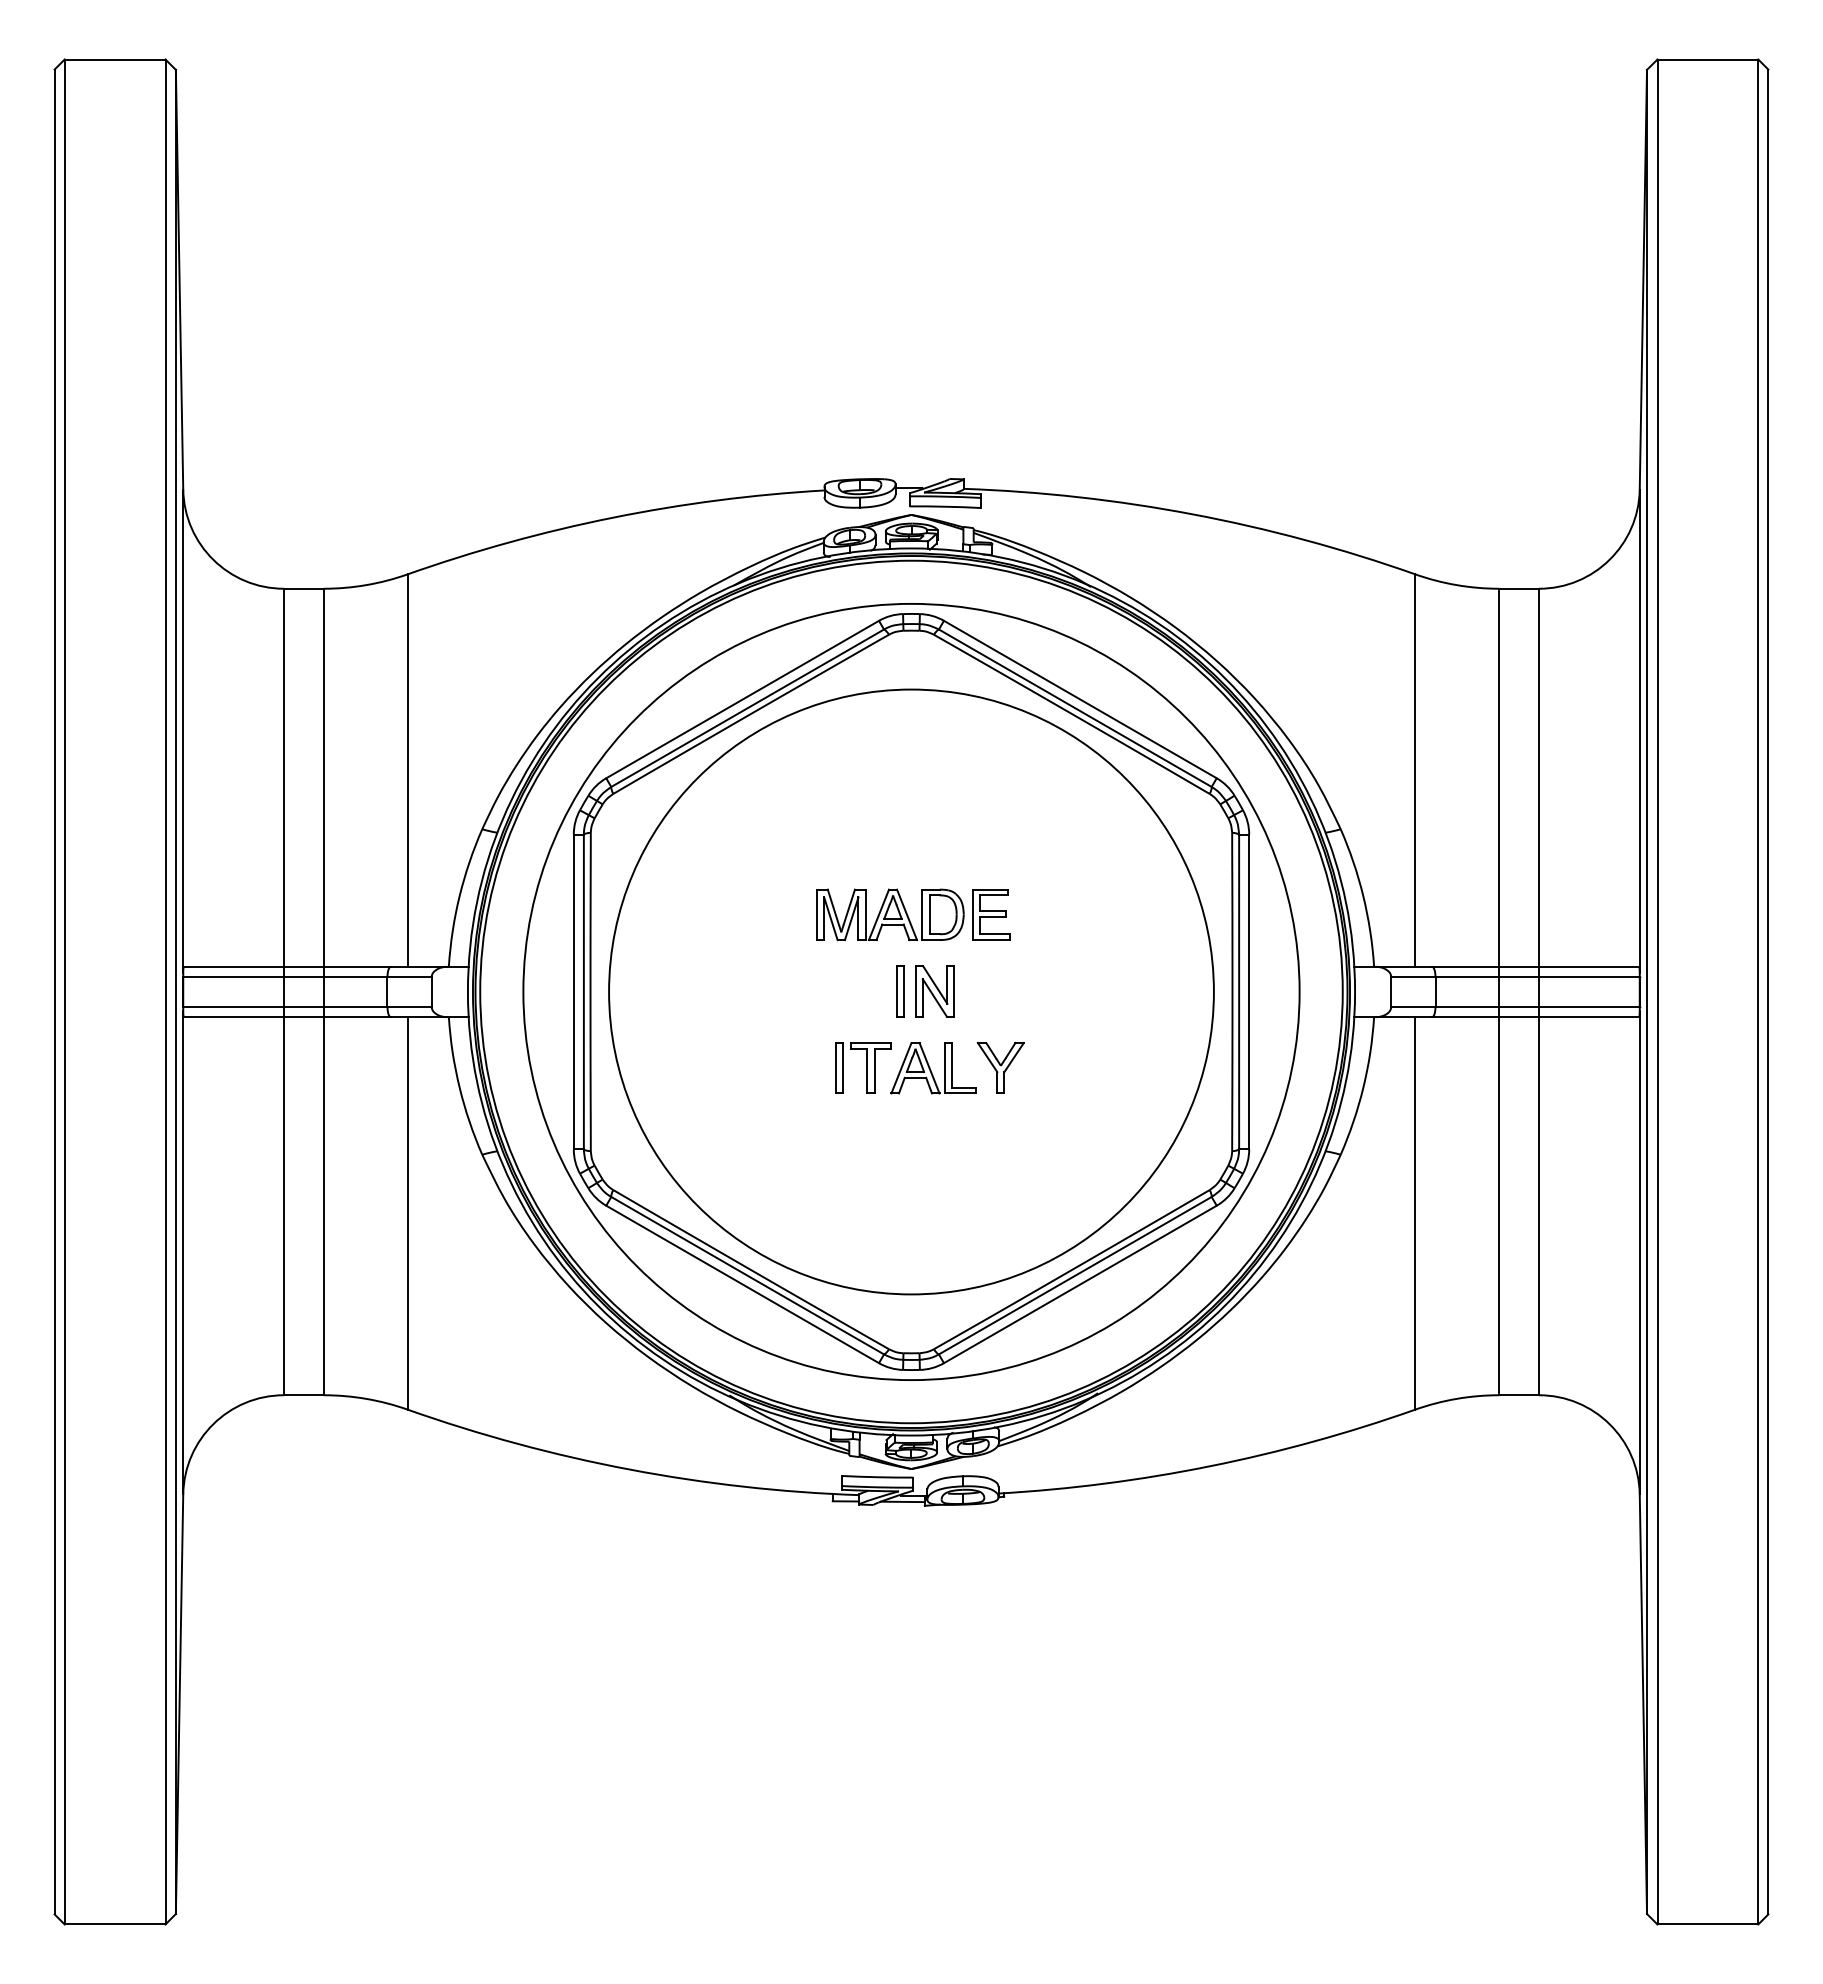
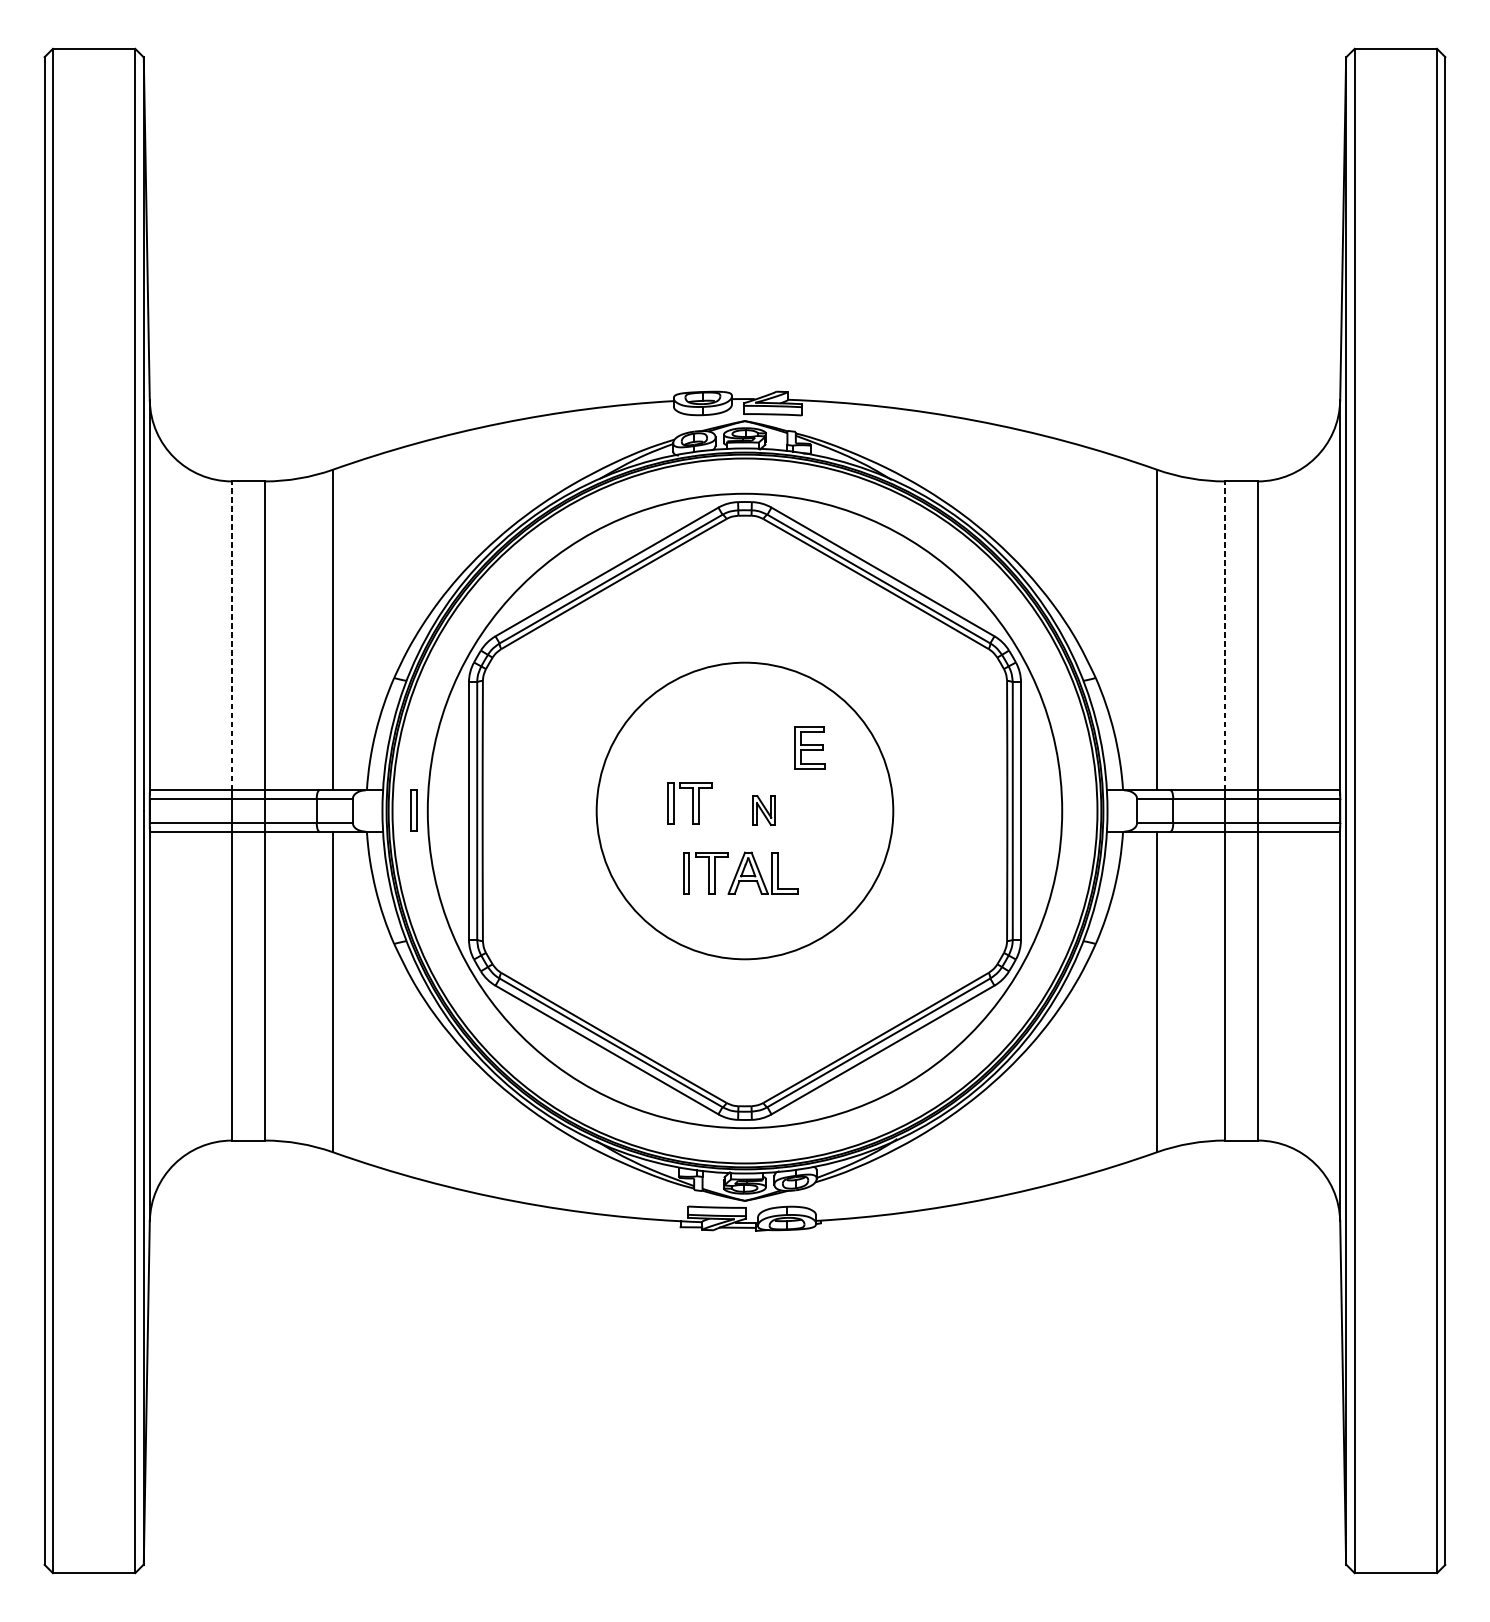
line: (284, 777) -> (232, 635), solid -> dashed
line: (1499, 777) -> (1225, 635), solid -> dashed
part: (890, 914) -> (727, 747), removed
part: (844, 982) -> (690, 803), added
part: (900, 991) -> (413, 810), moved
circle: (911, 991) -> (745, 810), size x0.6
part: (934, 991) -> (763, 810), size x0.7
part: (1000, 1067) -> (817, 872), removed

